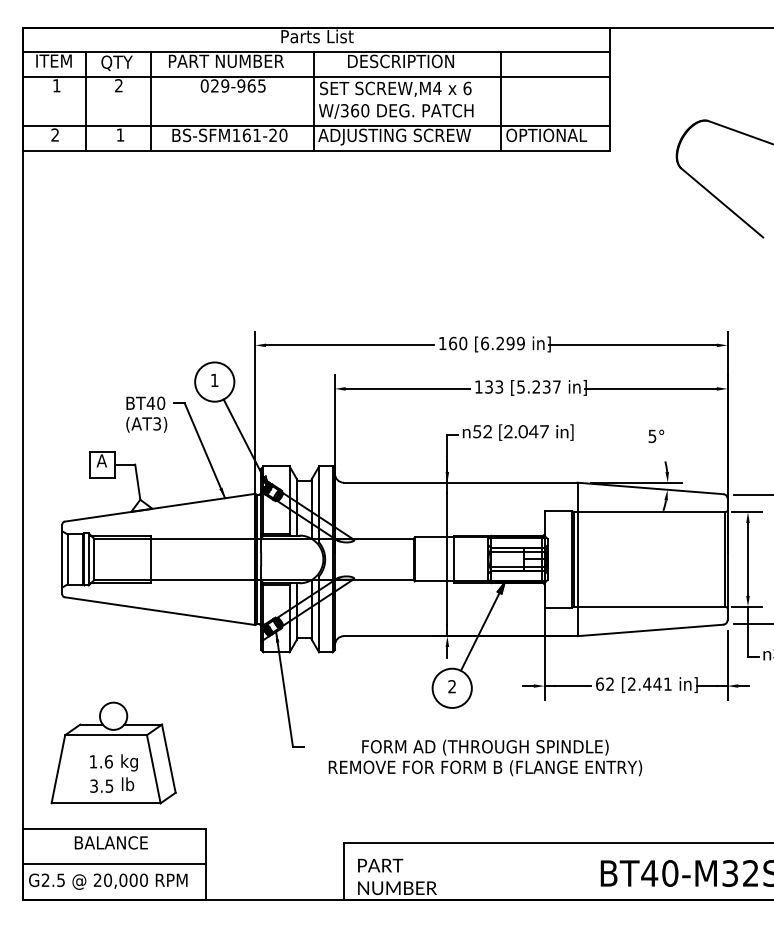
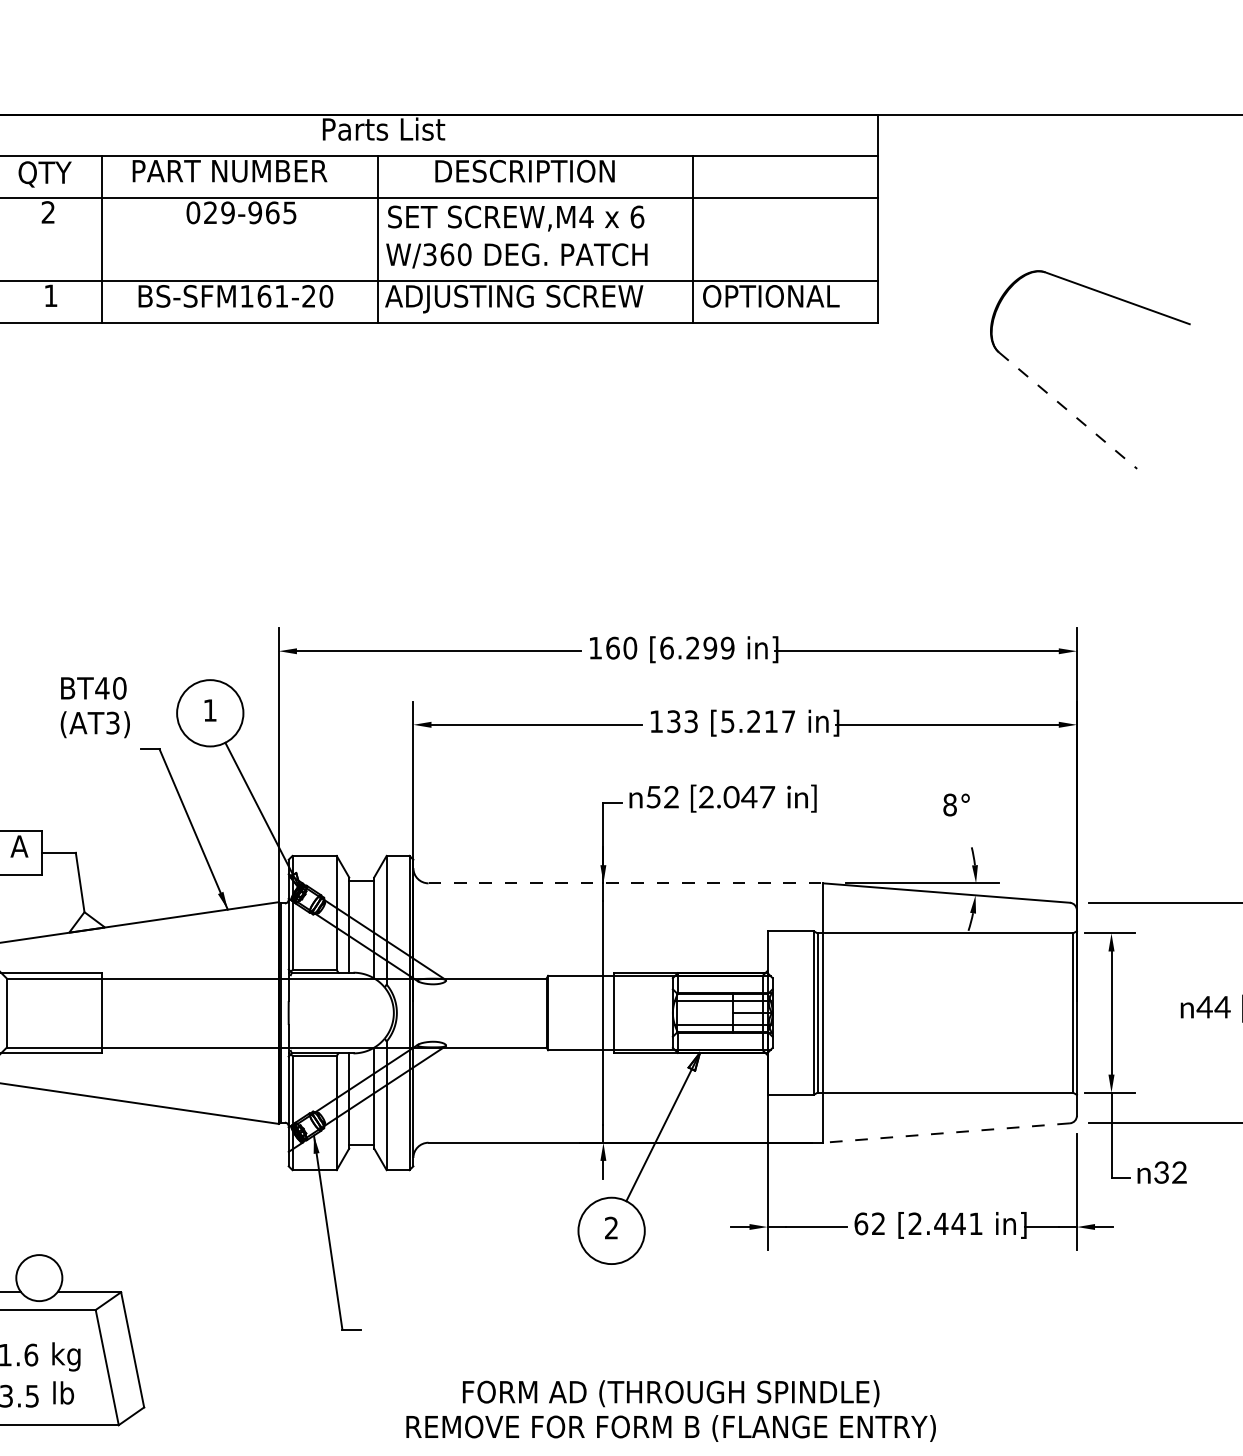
line: (722, 203) -> (1068, 411), solid -> dashed
text: (546, 386) -> (770, 720), [5.237 -> [5.217
text: (146, 414) -> (94, 707), moved
text: (652, 435) -> (950, 803), 5° -> 8°
line: (460, 482) -> (625, 882), solid -> dashed
line: (649, 630) -> (945, 1133), solid -> dashed
text: (485, 757) -> (671, 1410), moved

